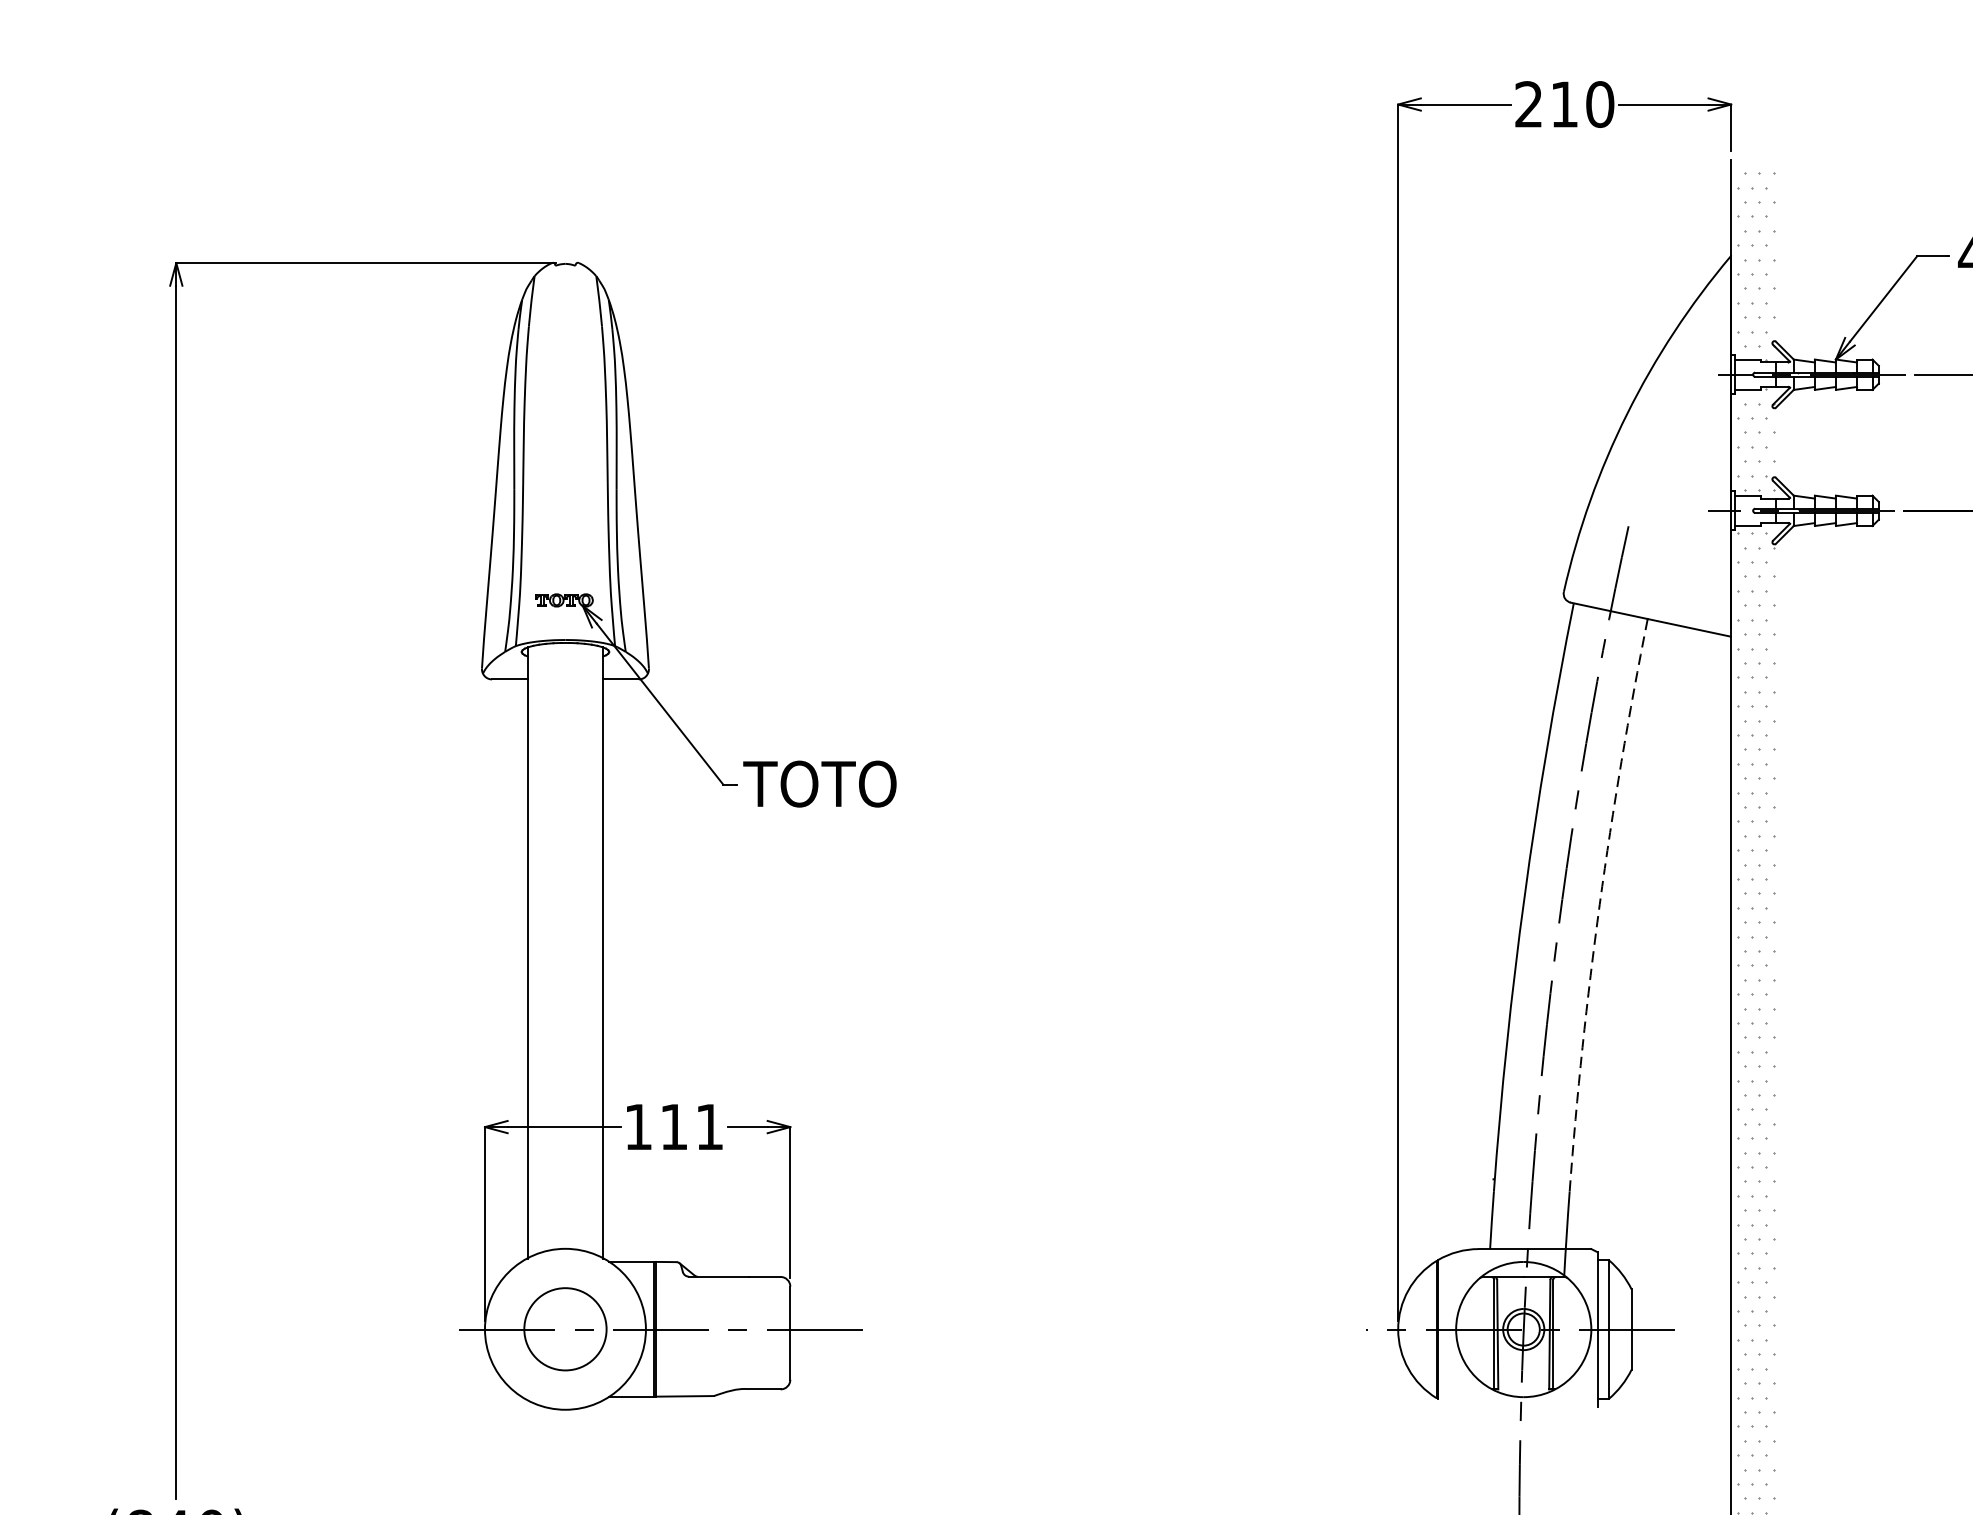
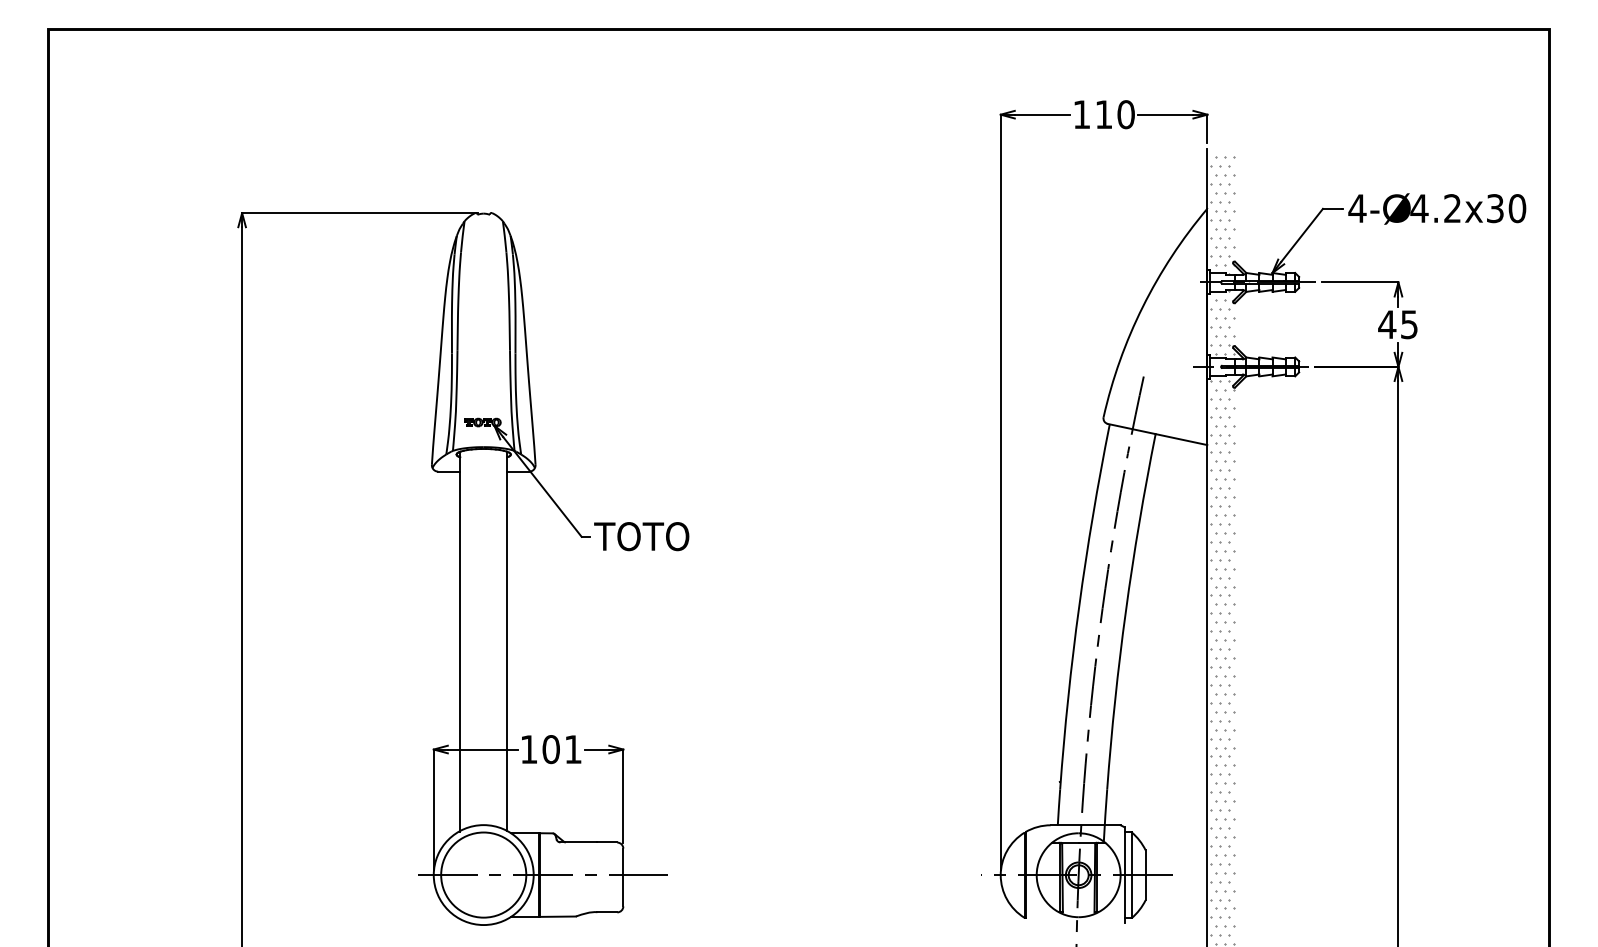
text: (1528, 104) -> (1081, 114), 210 -> 110
arc: (1599, 904) -> (1125, 611), dashed -> solid
text: (672, 1127) -> (550, 749), 111 -> 101
circle: (565, 1328) -> (483, 874), size x1.67

